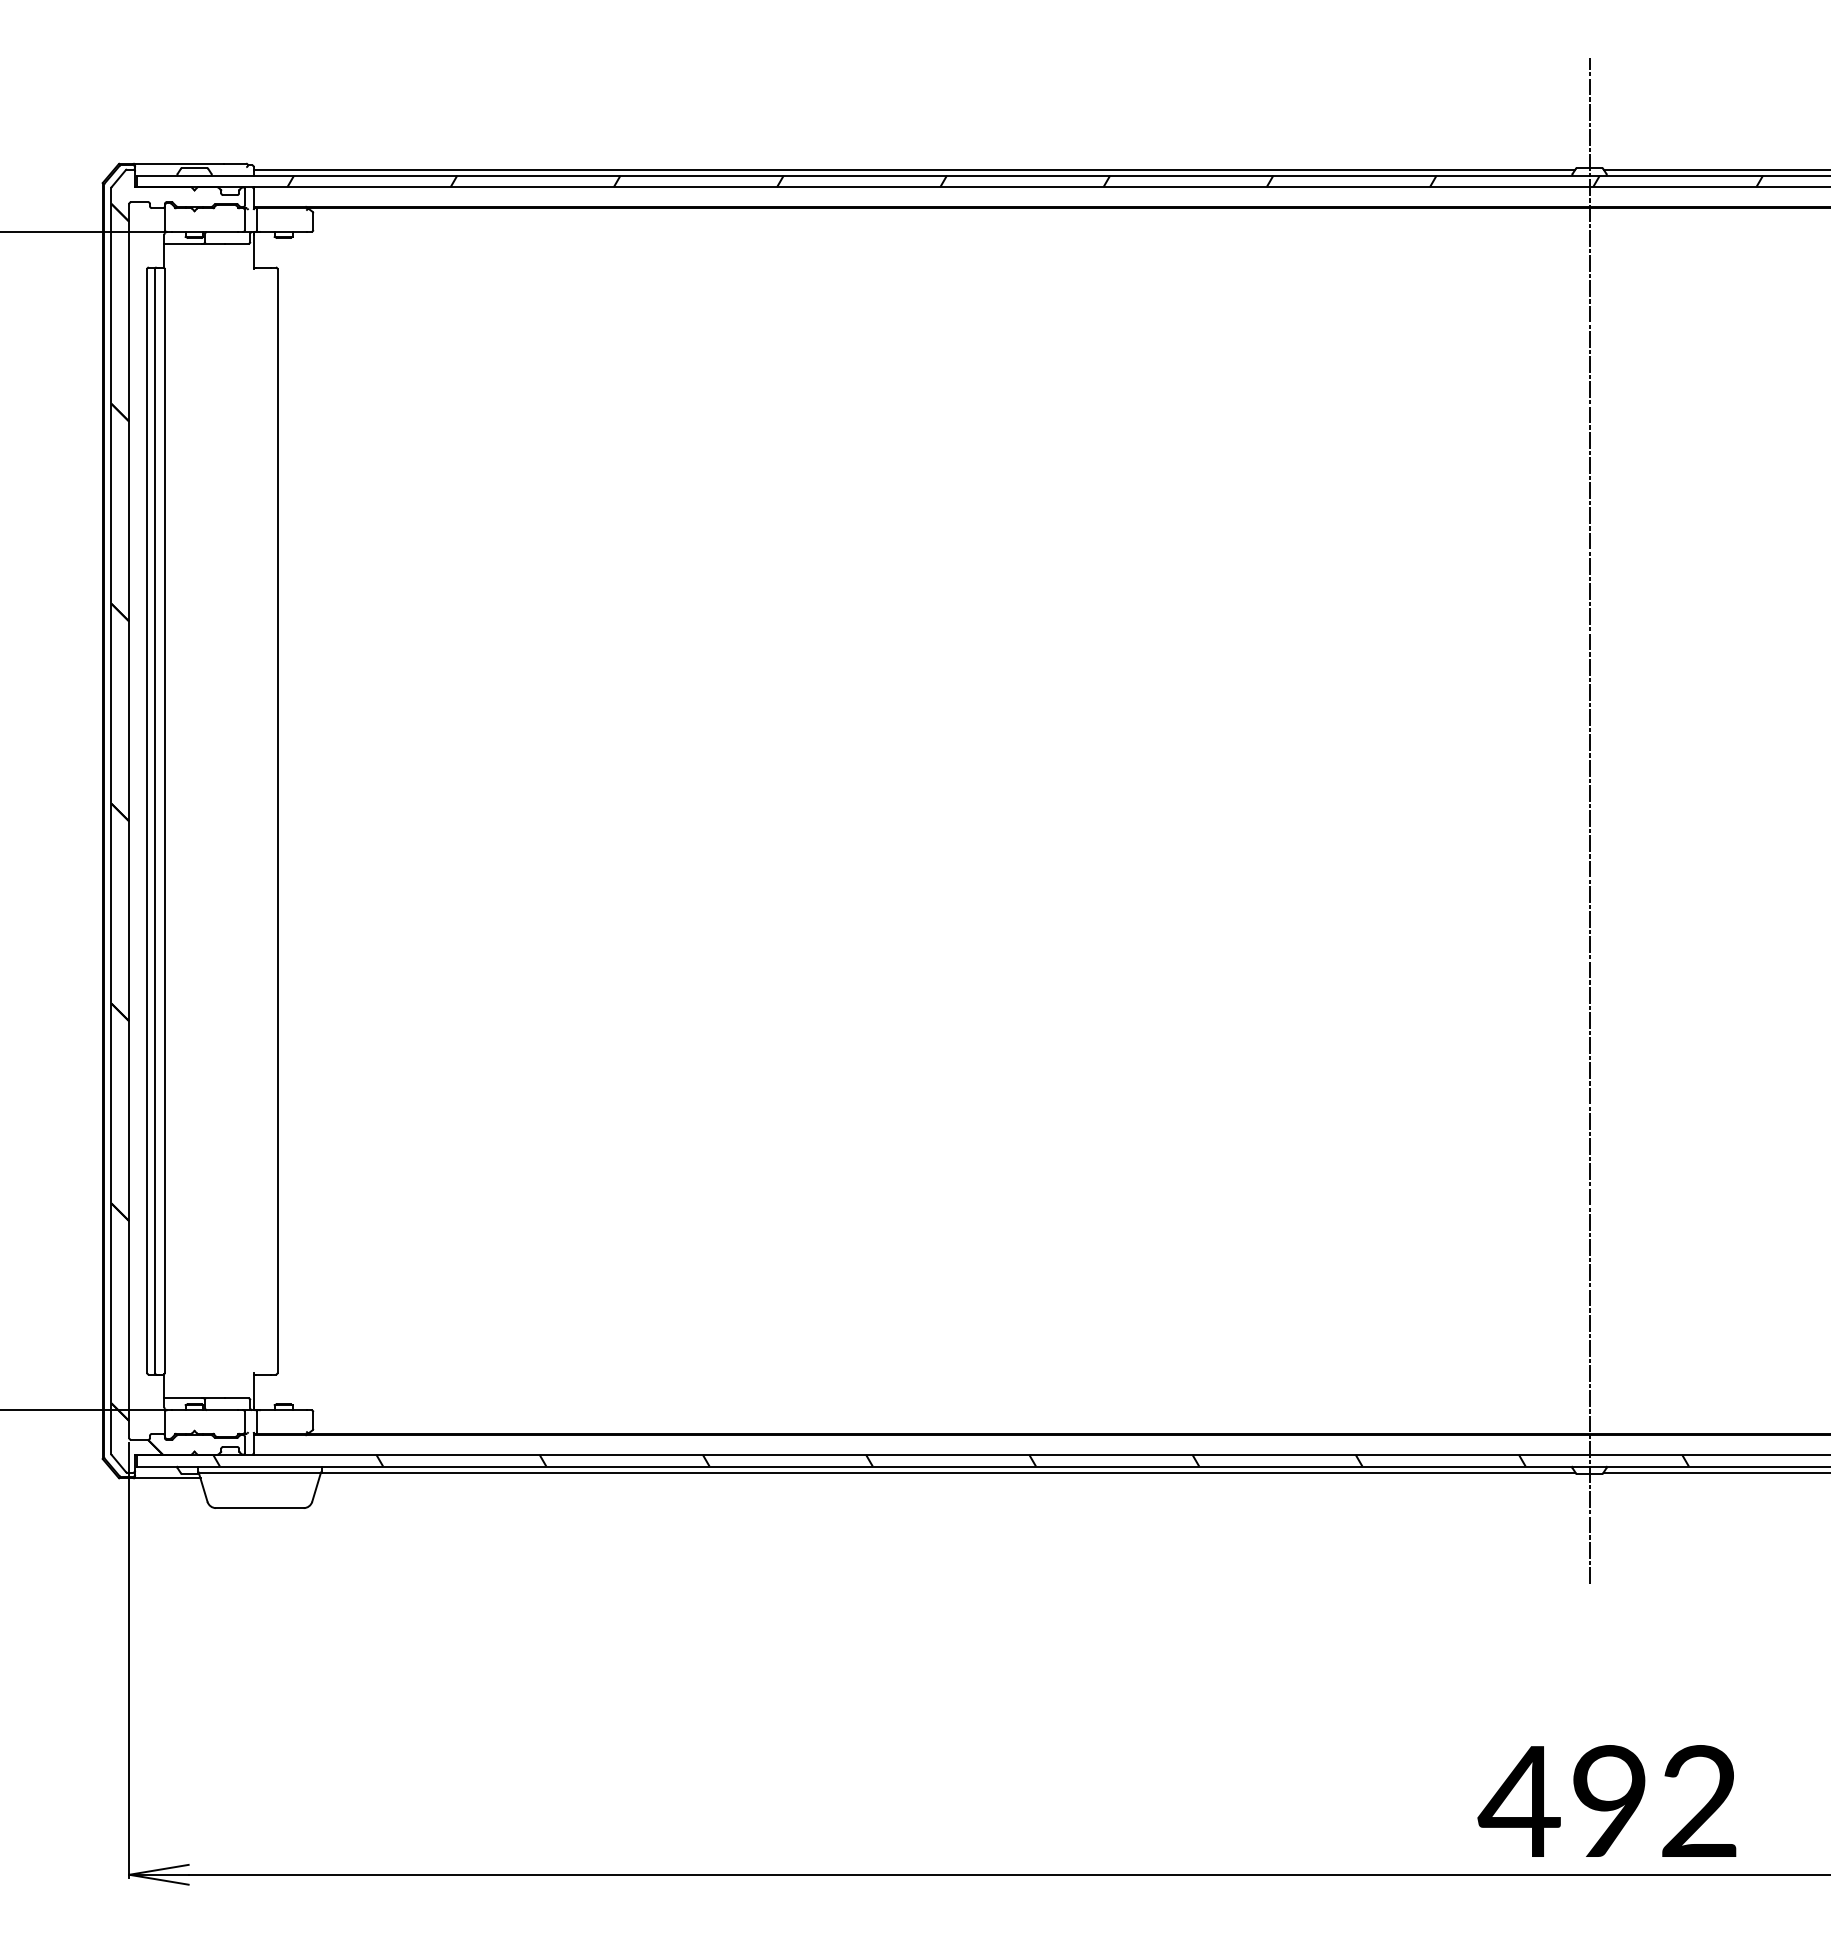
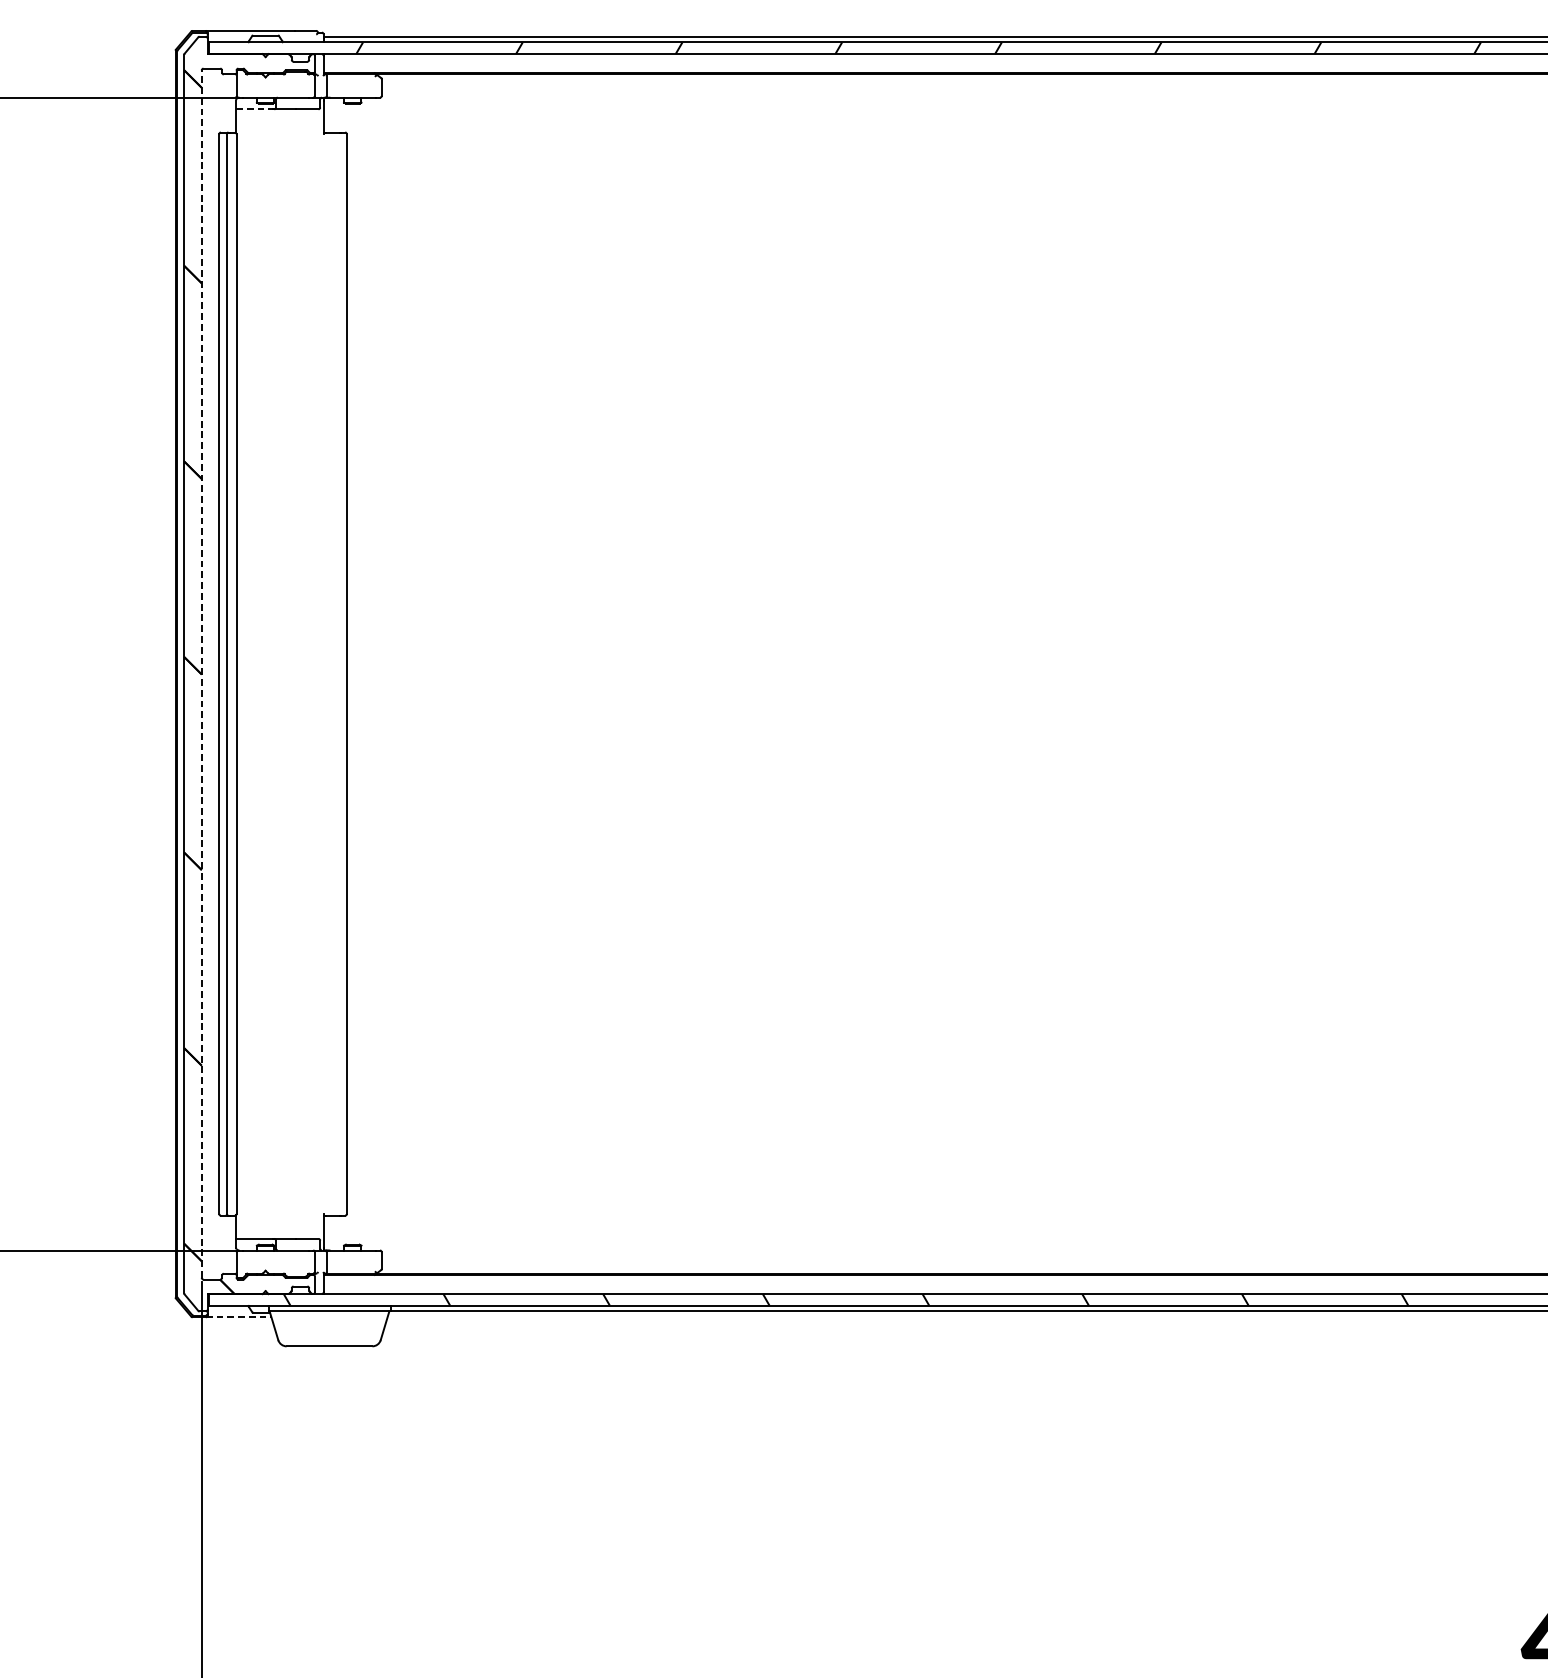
line: (183, 243) -> (254, 109), solid -> dashed
line: (129, 820) -> (201, 673), solid -> dashed
line: (166, 1478) -> (238, 1317), solid -> dashed

